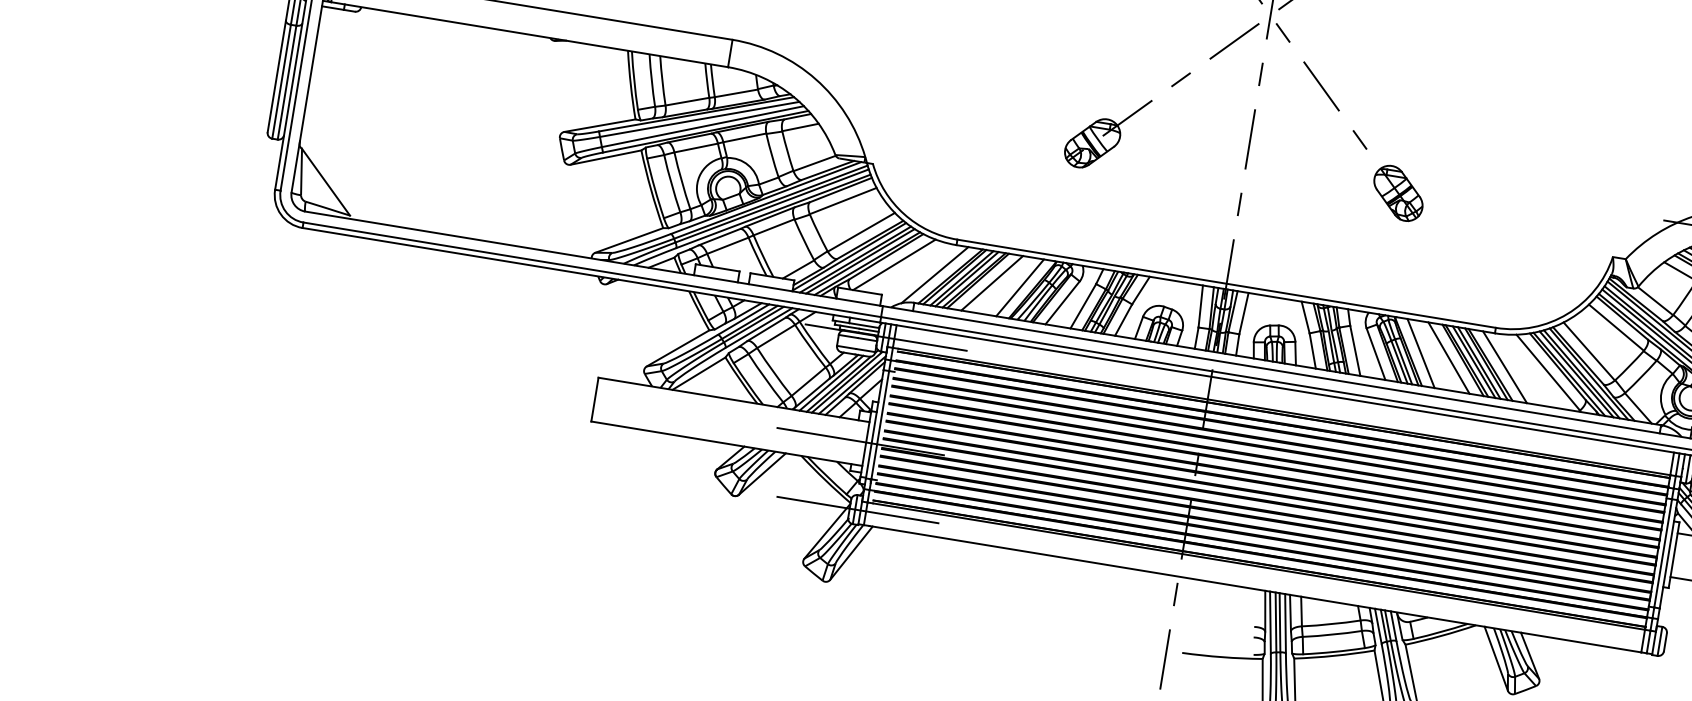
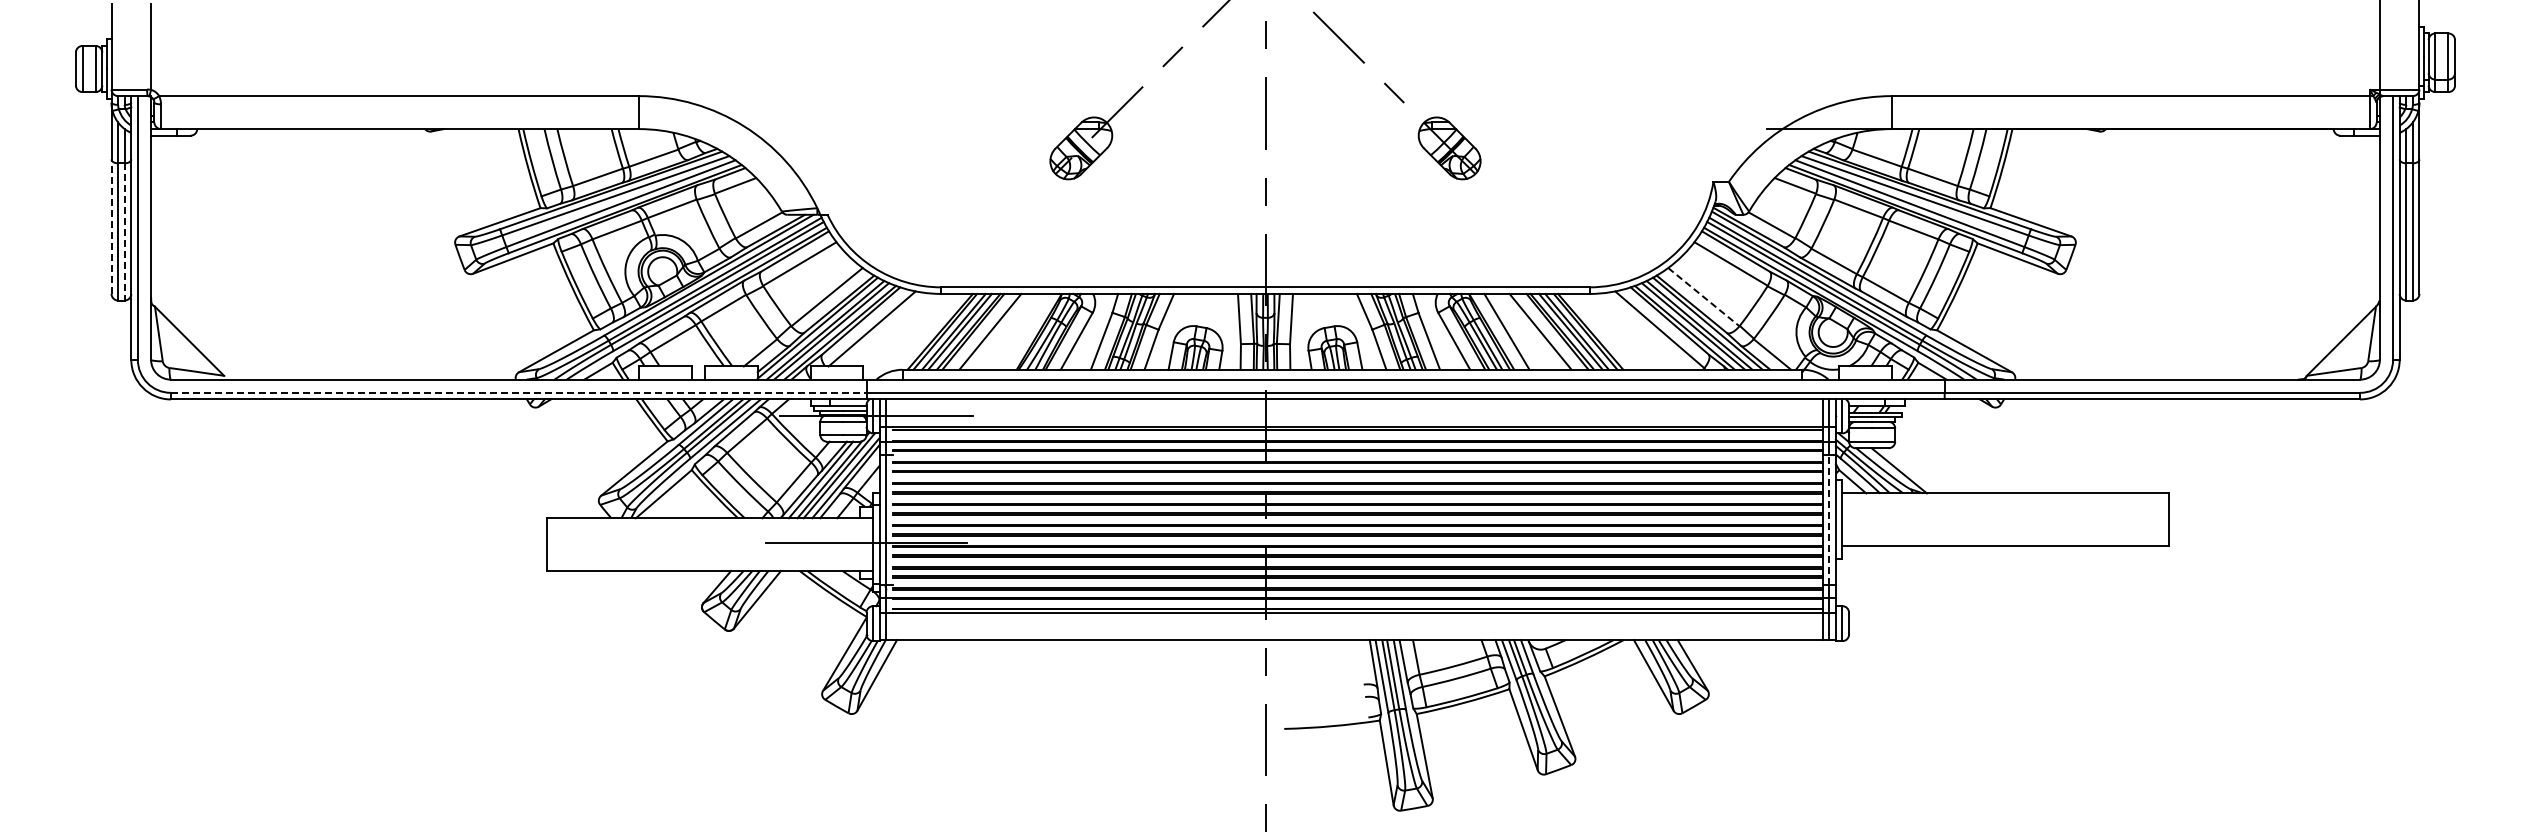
line: (276, 76) -> (111, 226), solid -> dashed
line: (286, 82) -> (124, 231), solid -> dashed
line: (592, 269) -> (518, 392), solid -> dashed
line: (934, 274) -> (921, 332), removed
line: (1019, 287) -> (1023, 331), removed
line: (1589, 351) -> (1704, 297), solid -> dashed
line: (1504, 366) -> (1607, 331), removed
line: (857, 509) -> (876, 623), removed
line: (1663, 553) -> (1829, 519), solid -> dashed

